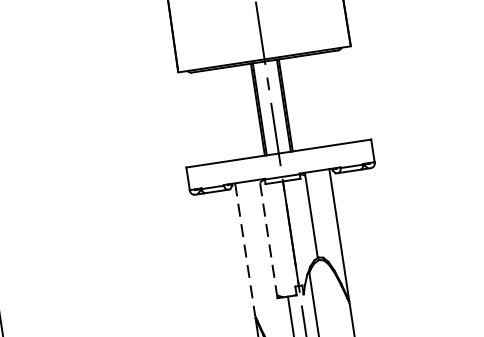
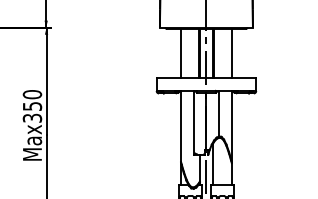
line: (318, 100) -> (231, 53), added
line: (225, 114) -> (181, 53), added
line: (268, 238) -> (194, 122), dashed -> solid
line: (246, 249) -> (181, 126), dashed -> solid

